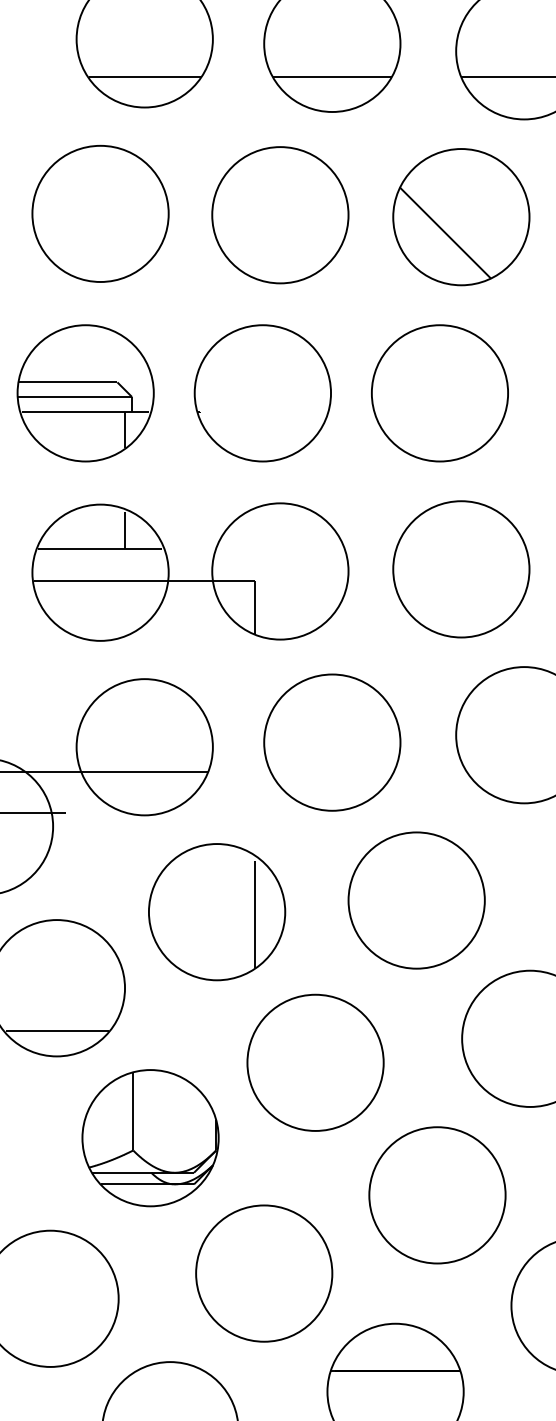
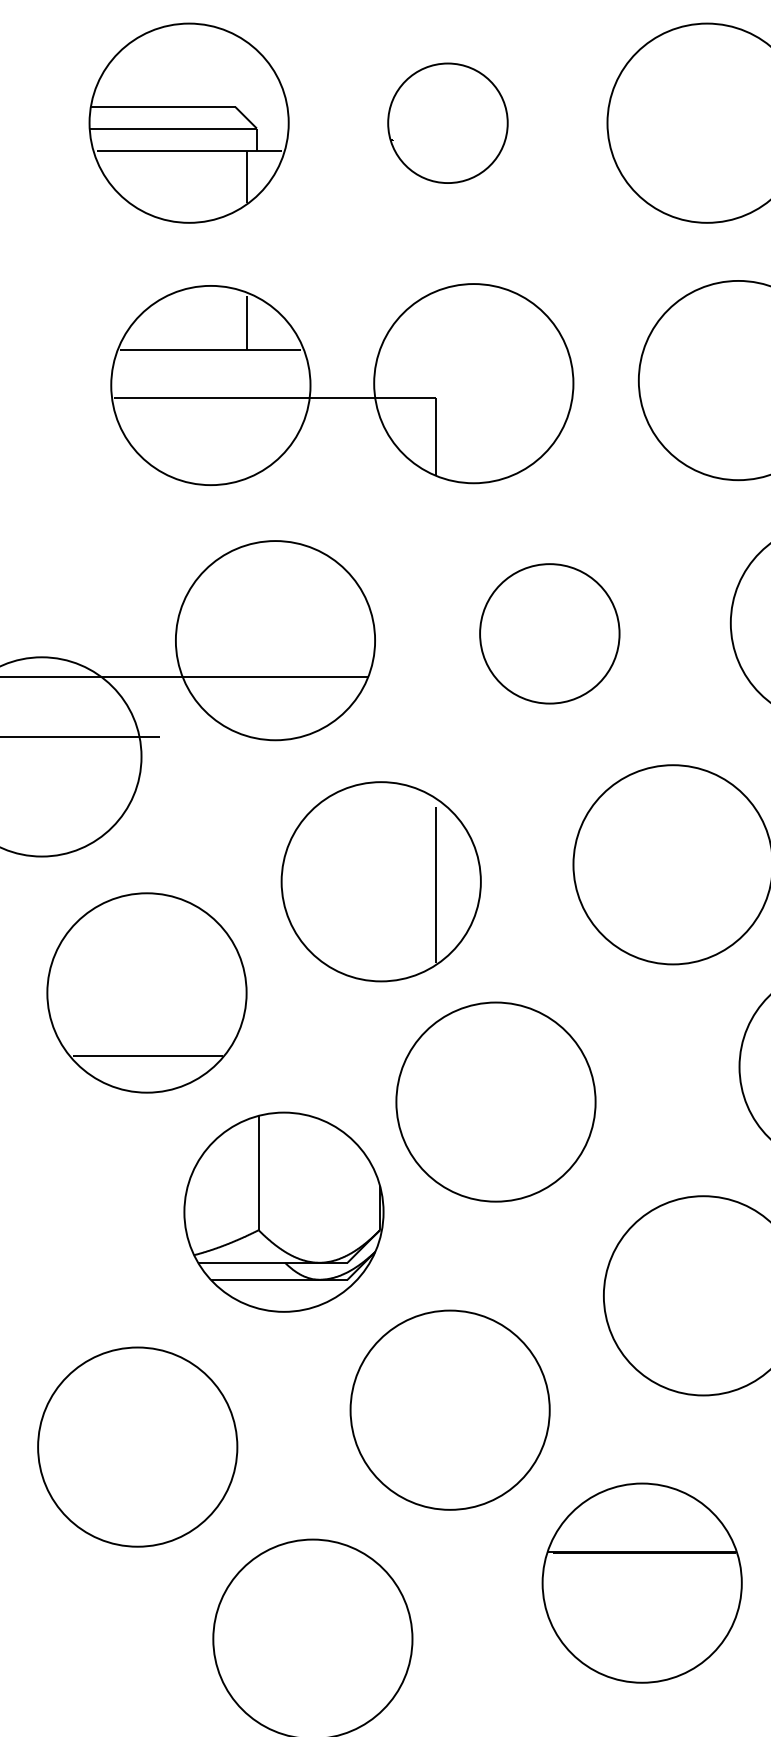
part: (262, 393) -> (447, 123), size x0.6
part: (332, 742) -> (549, 633), size x0.7
part: (315, 1062) -> (495, 1101), moved

